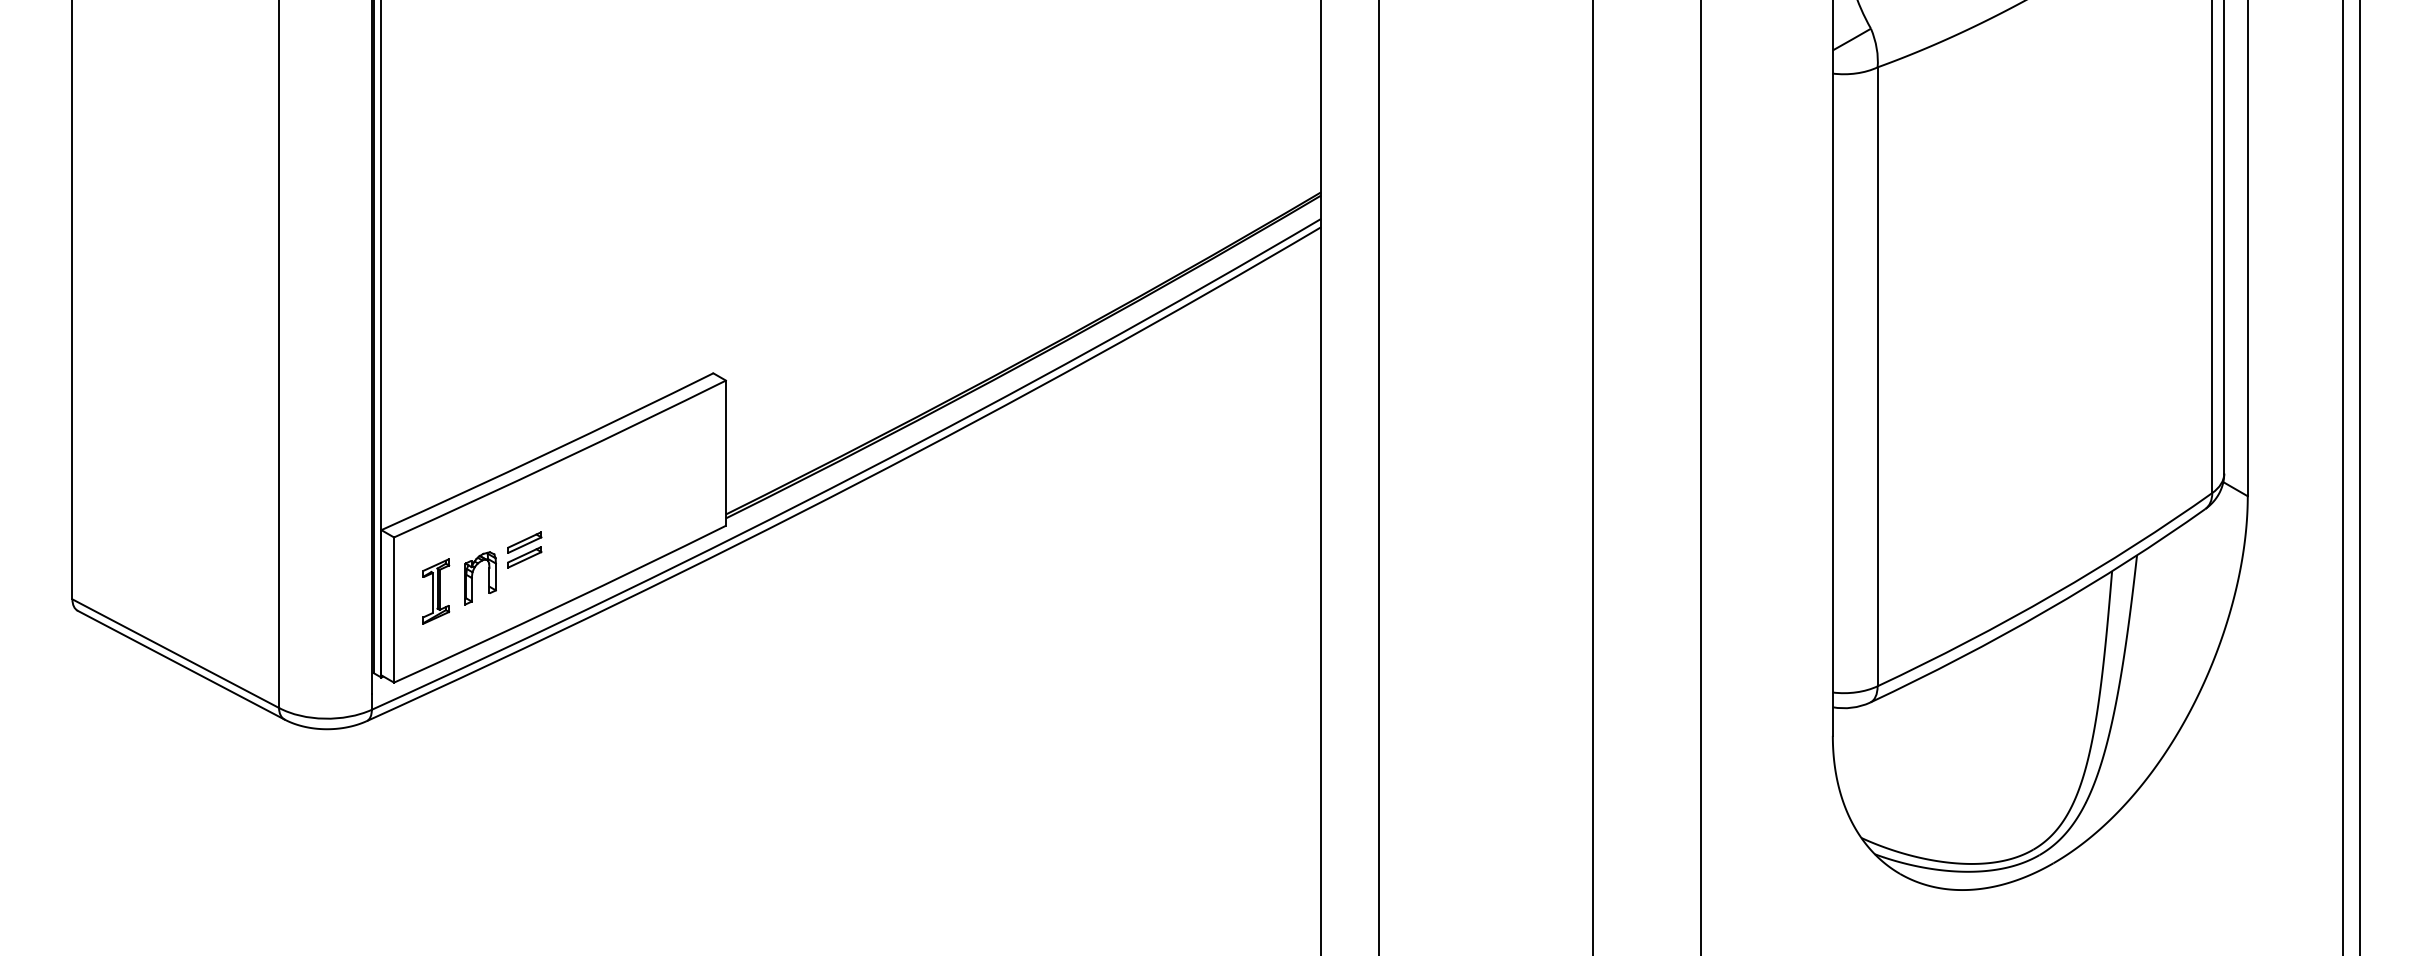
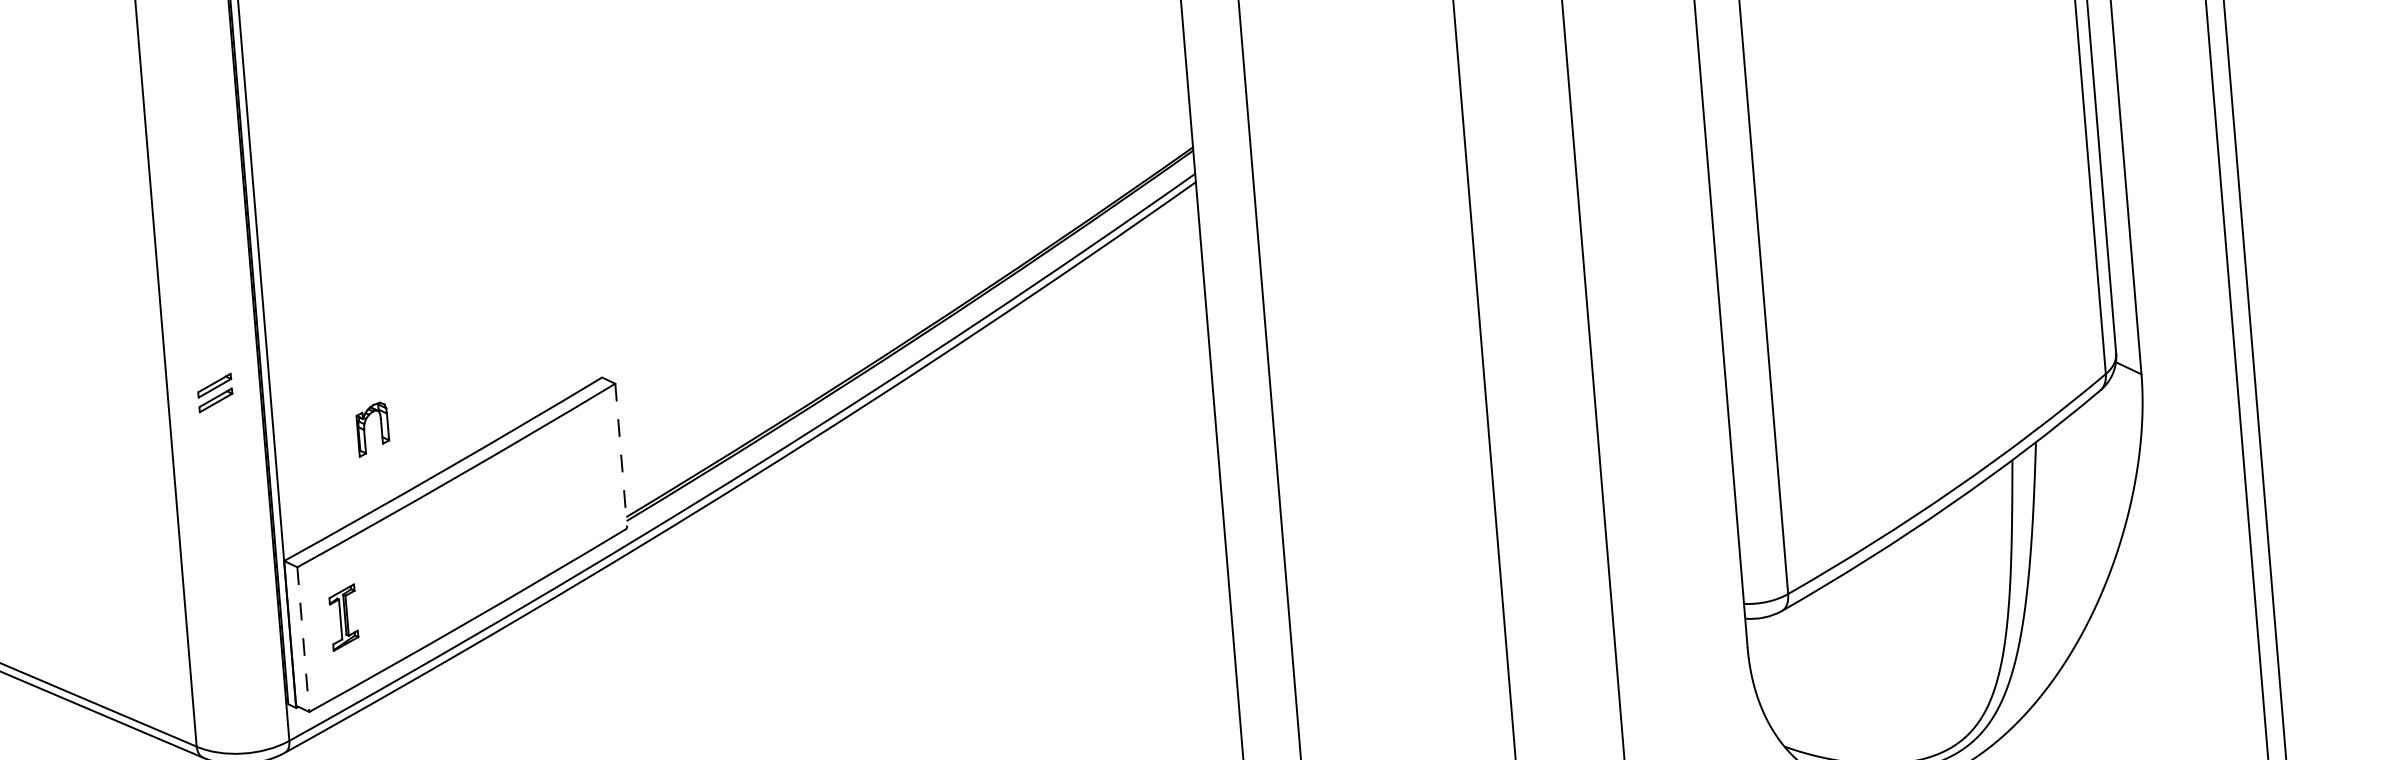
line: (725, 453) -> (620, 456), solid -> dashed
part: (524, 549) -> (215, 392), moved
part: (472, 578) -> (364, 430), moved
line: (394, 610) -> (303, 640), solid -> dashed

